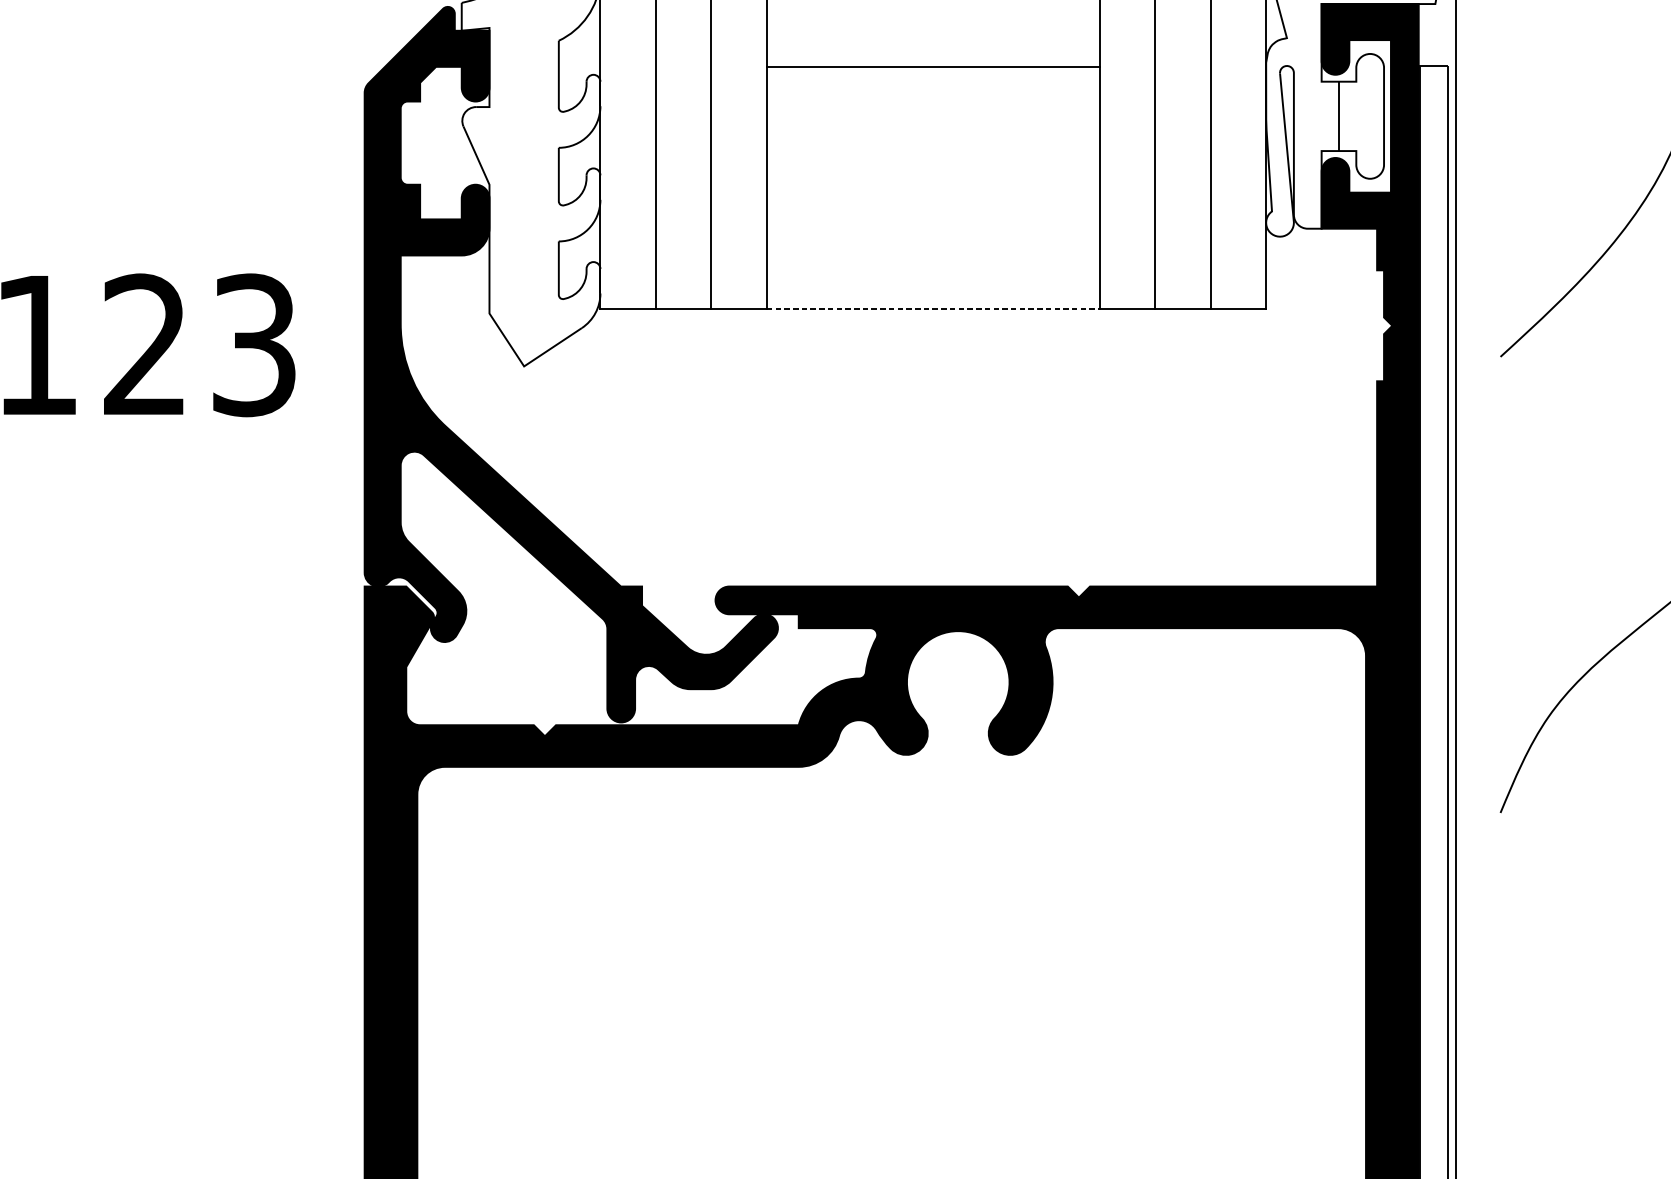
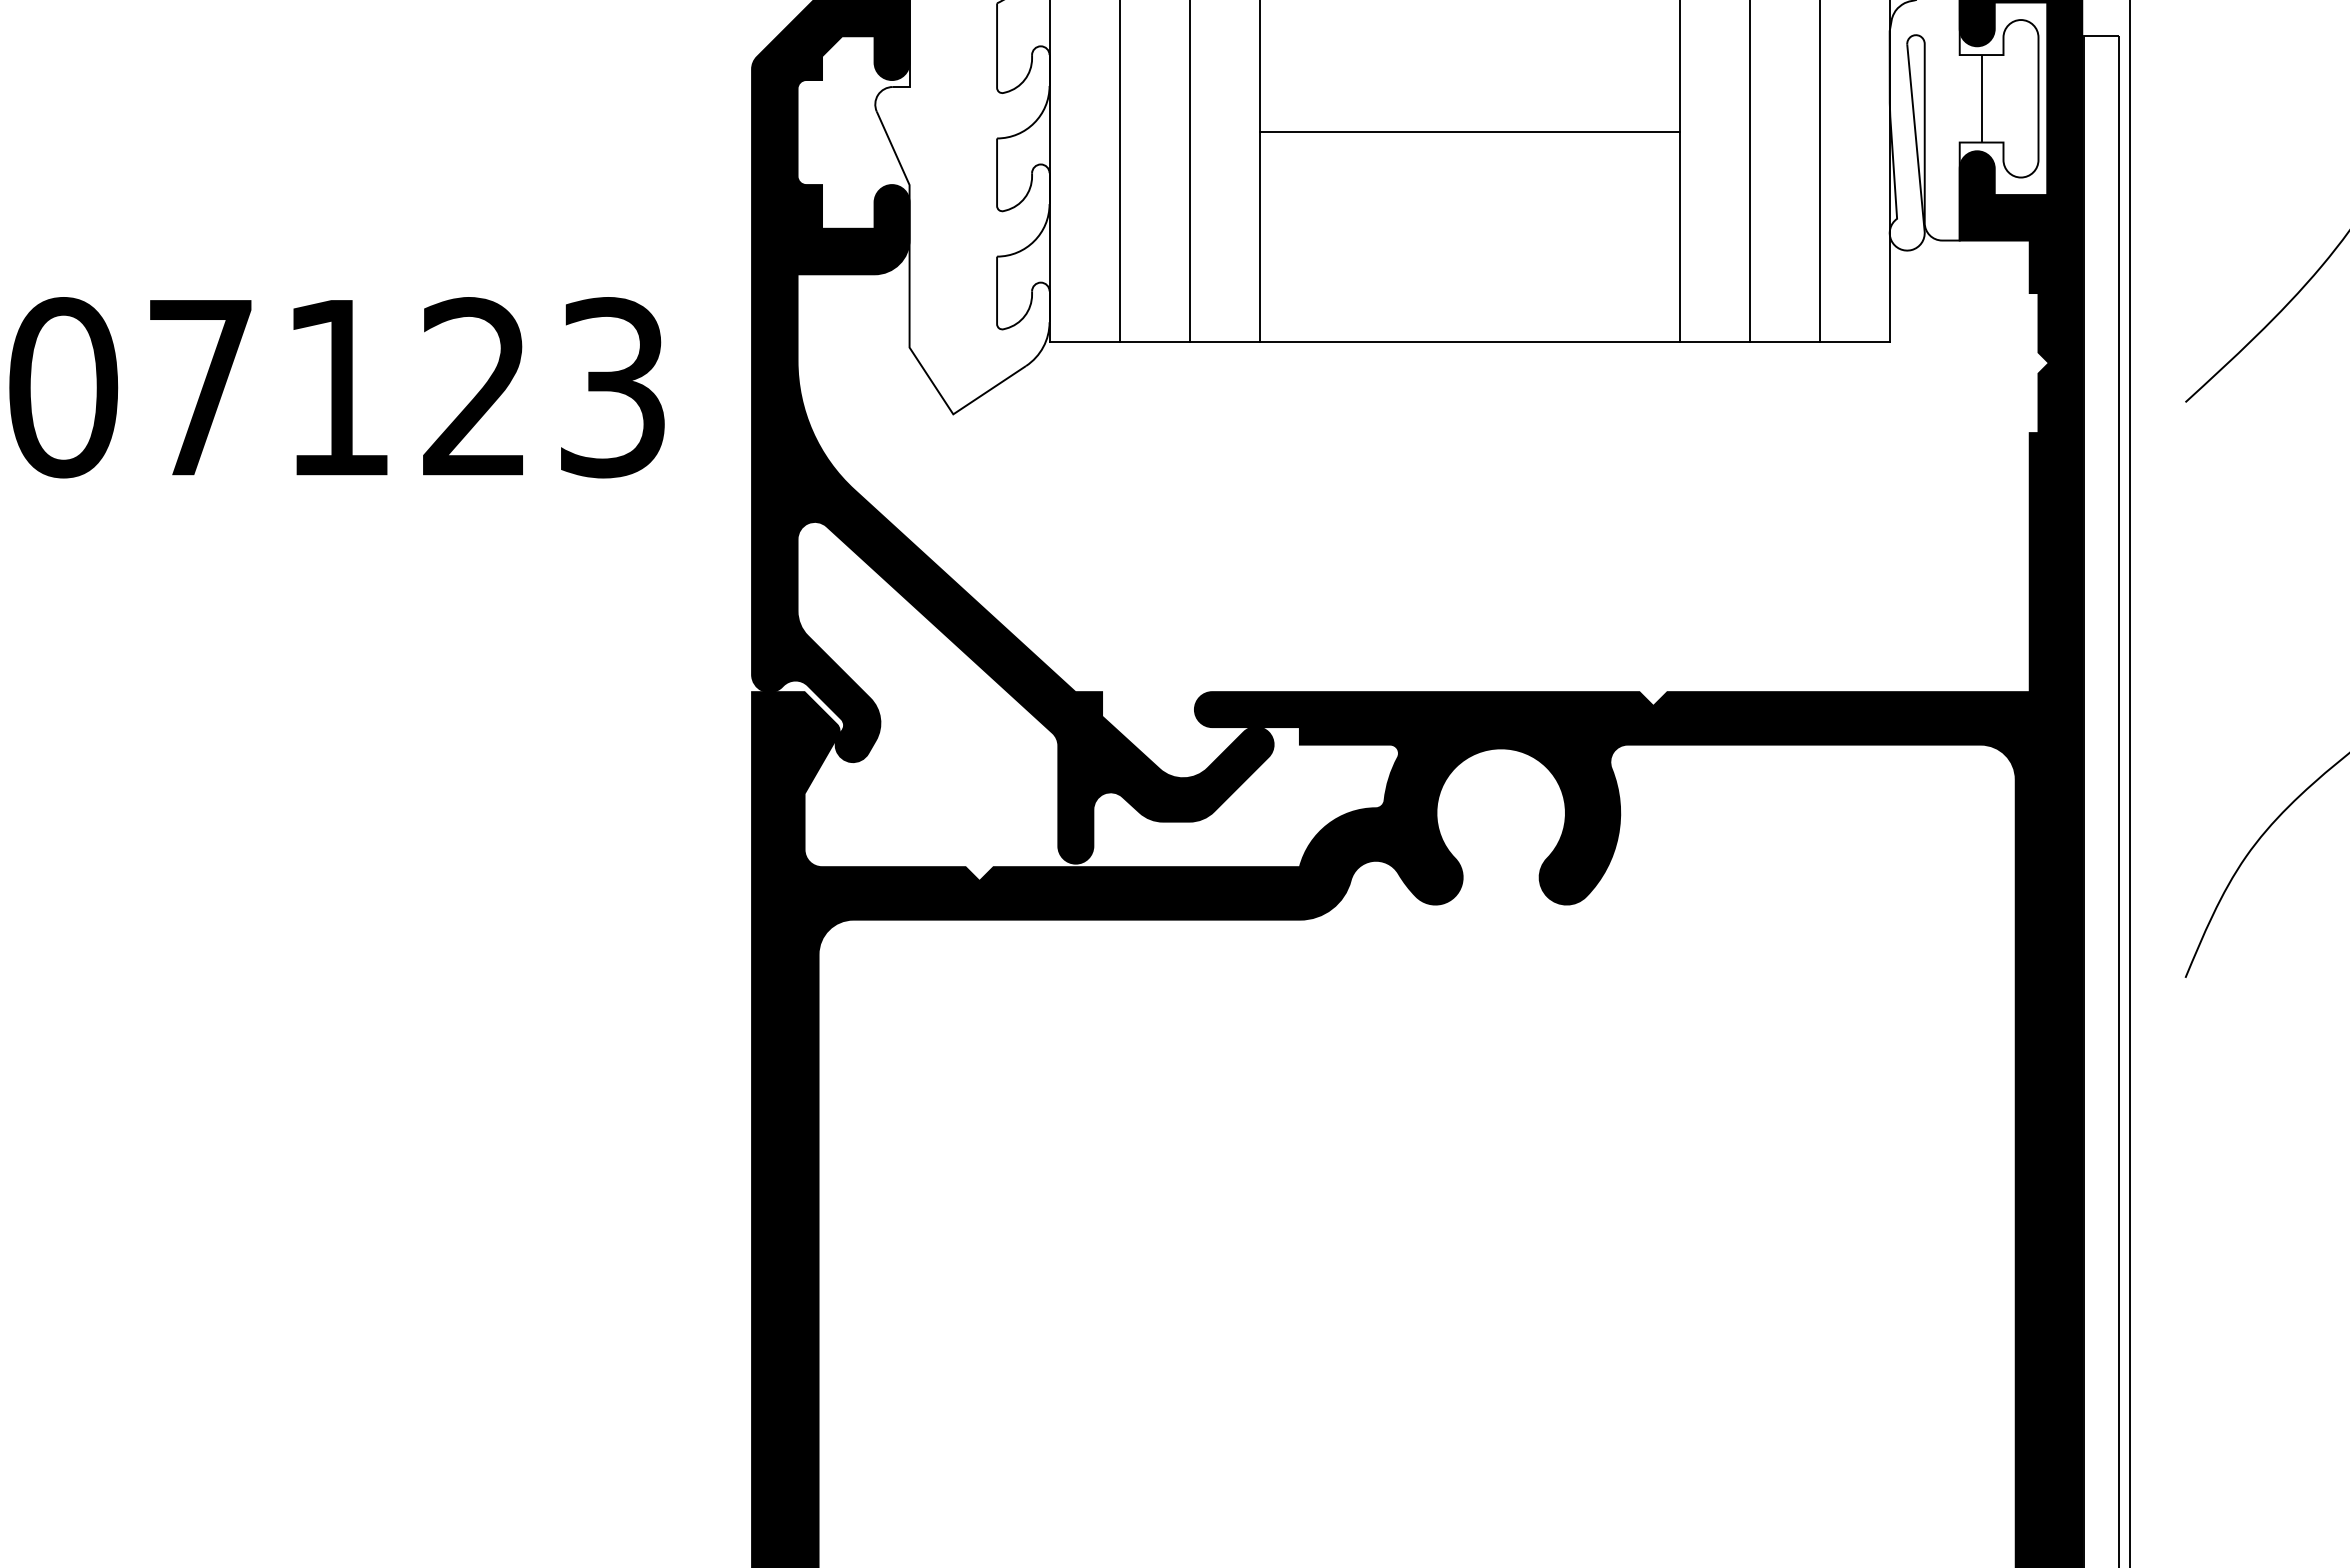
line: (933, 67) -> (1469, 132), moved
line: (933, 309) -> (1470, 342), dashed -> solid

